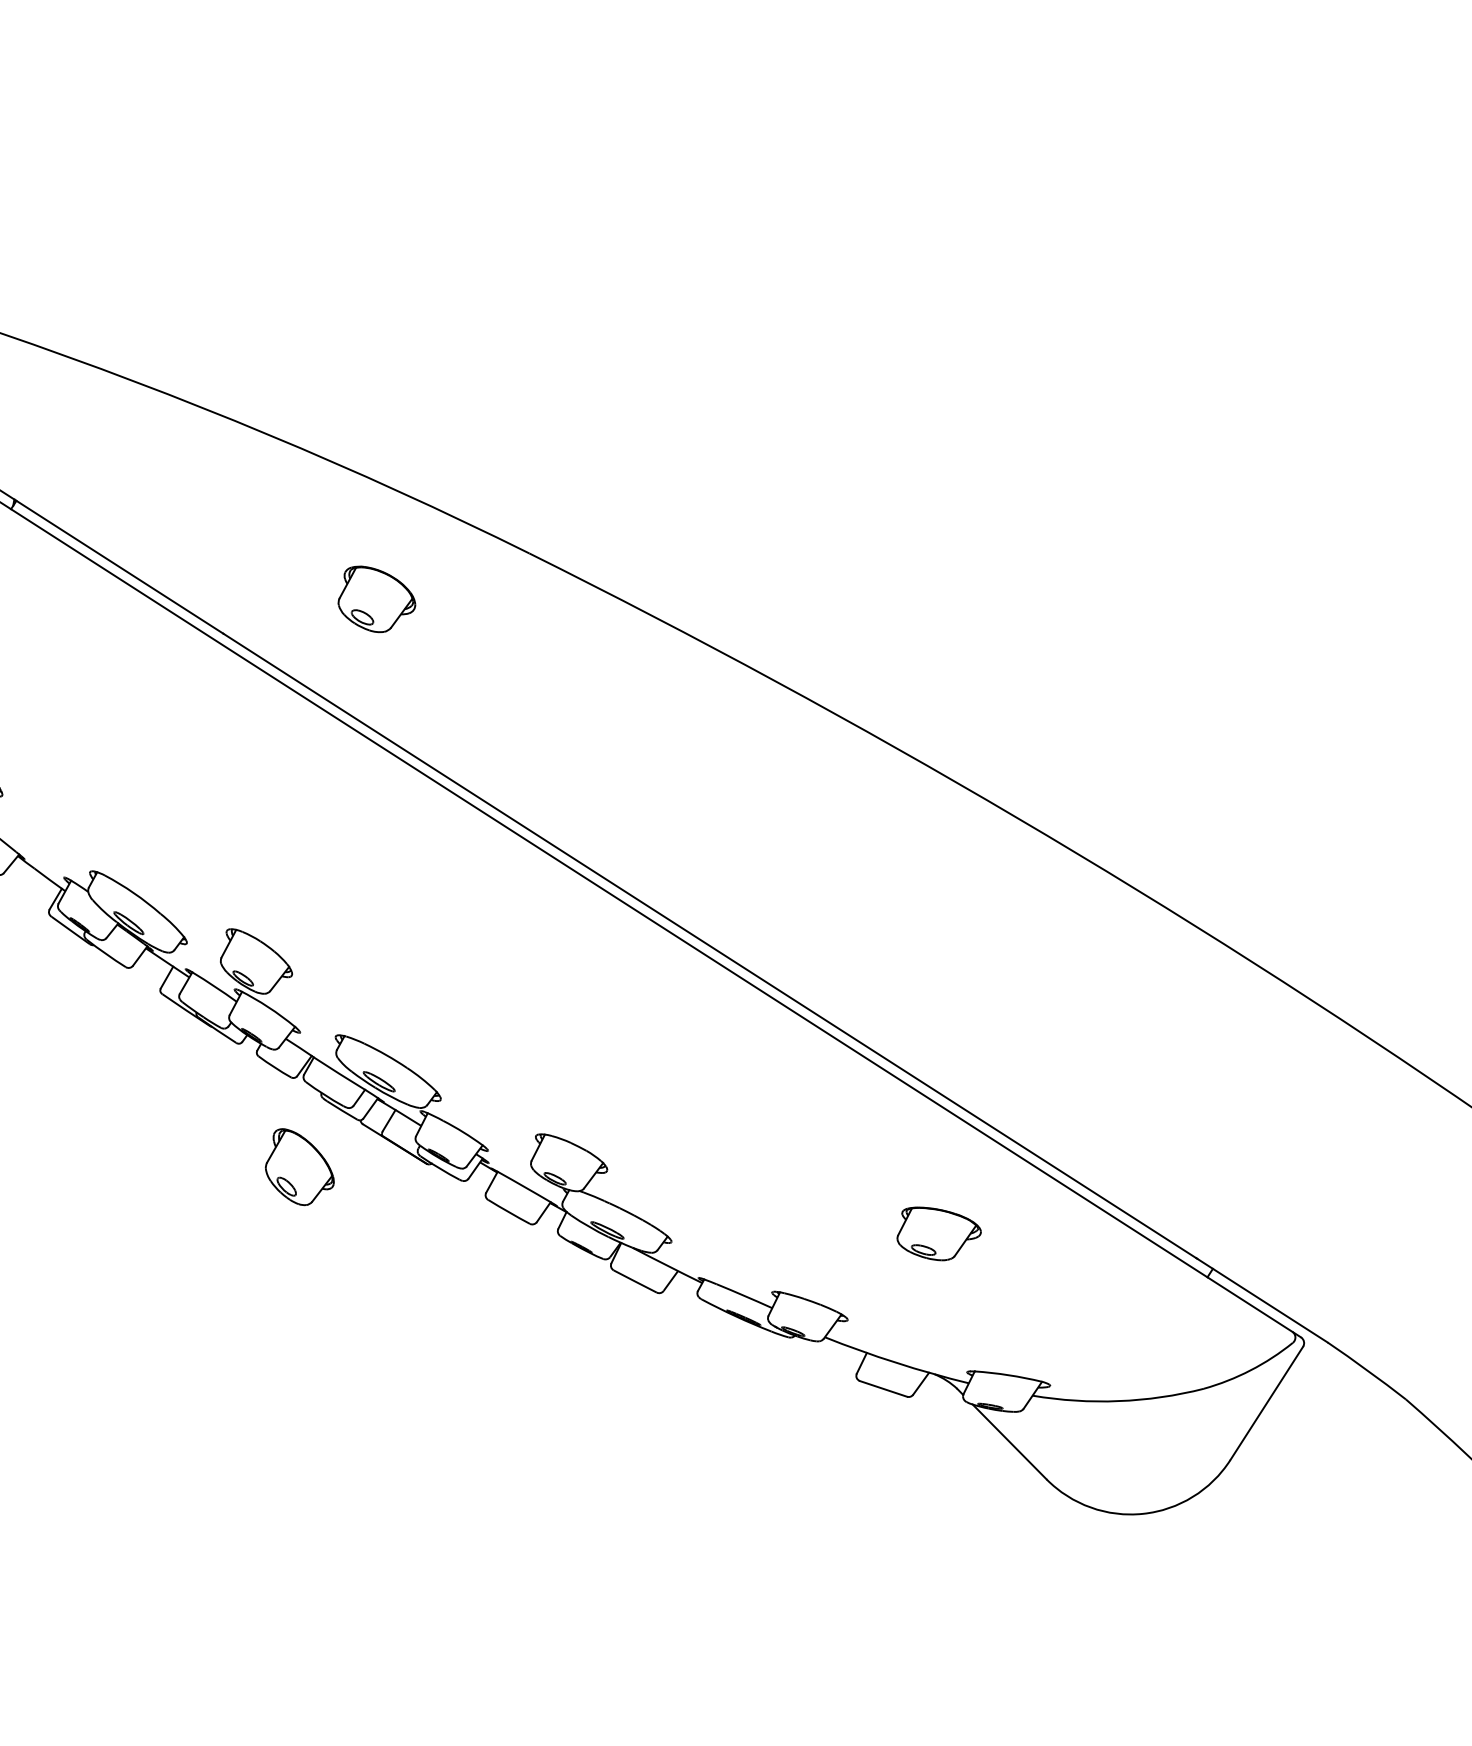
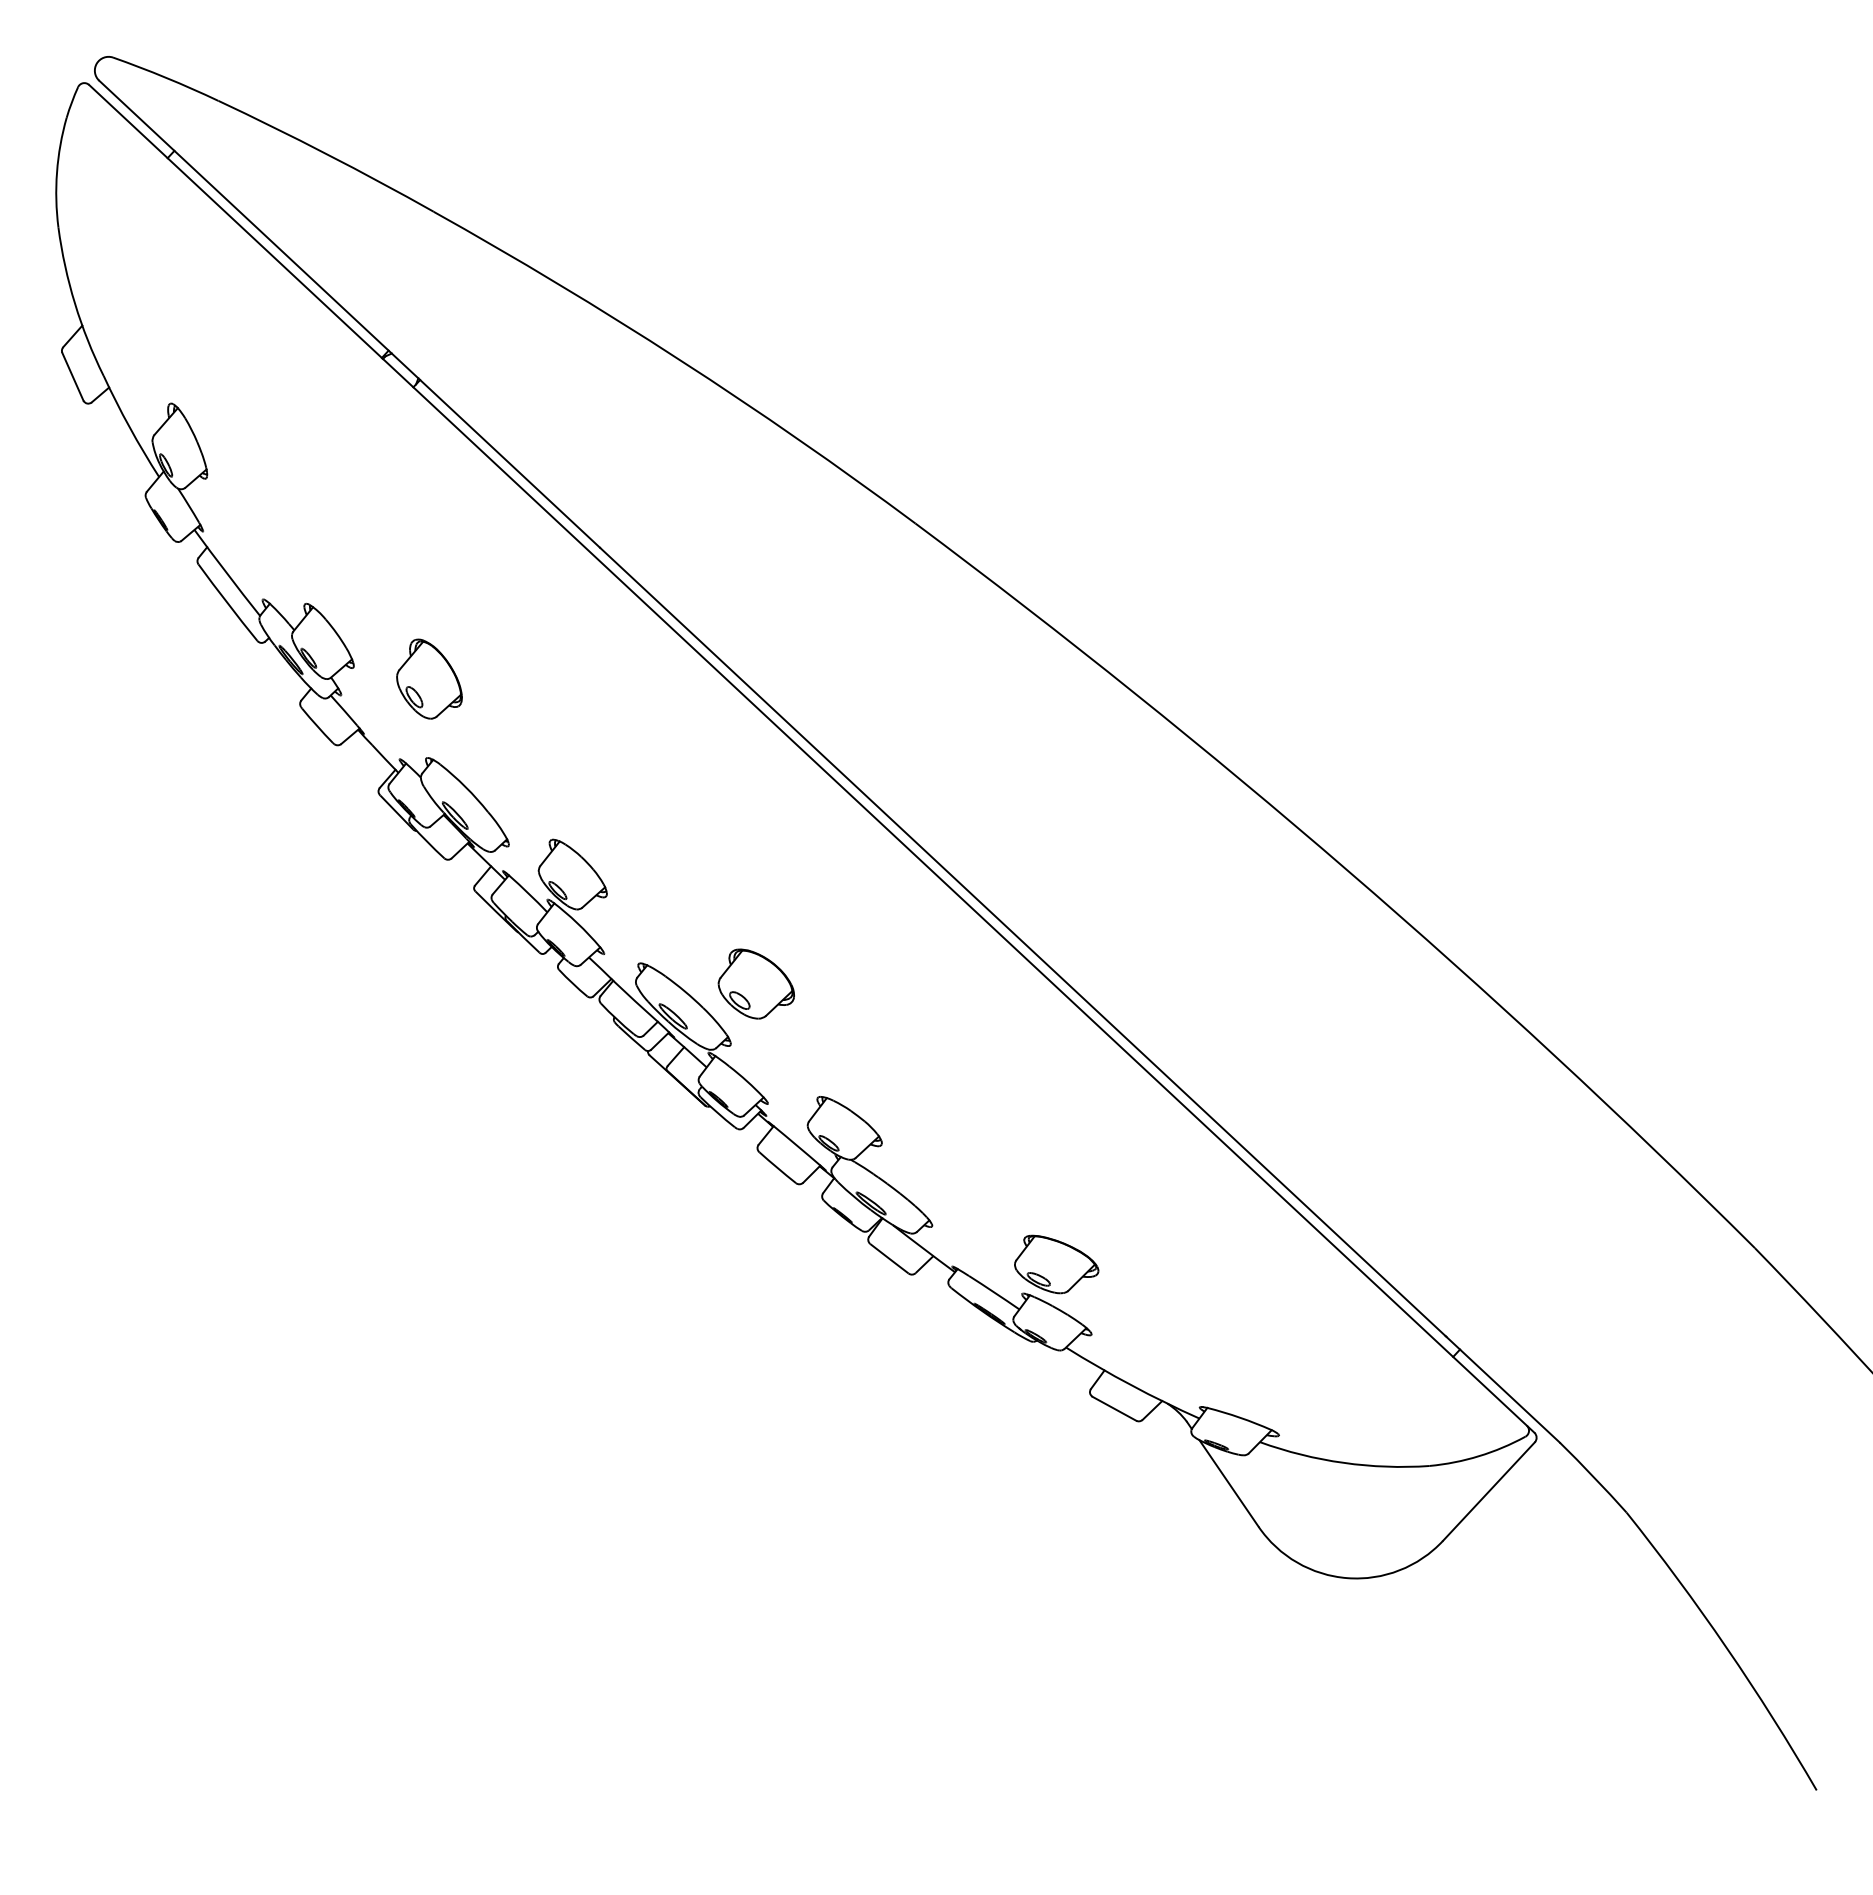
part: (374, 597) -> (755, 983), moved
part: (298, 1165) -> (429, 678), moved
part: (938, 1232) -> (1056, 1264), moved

